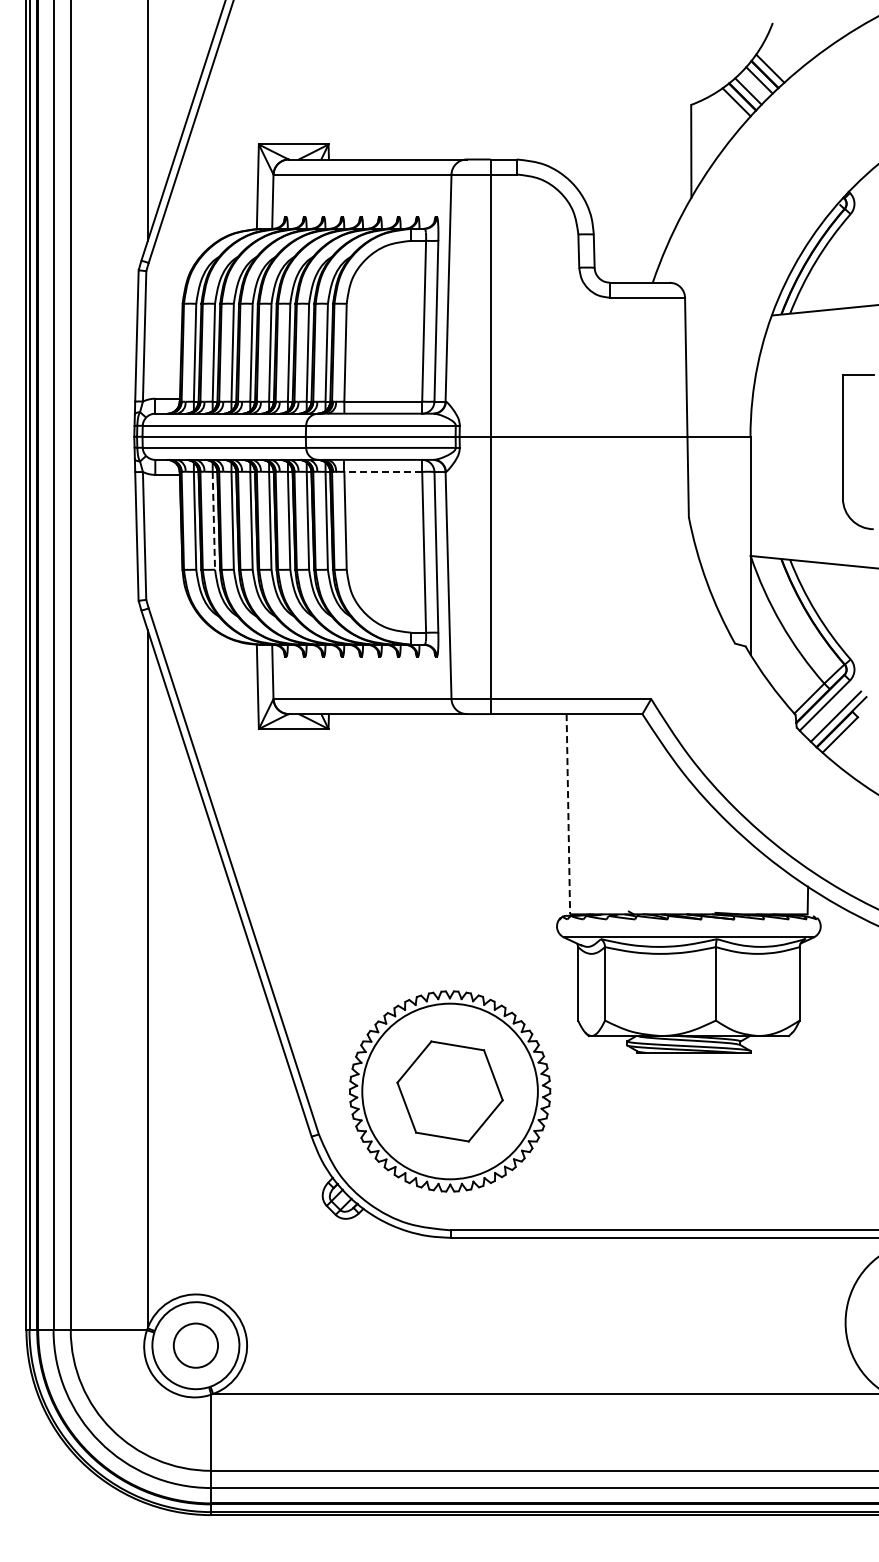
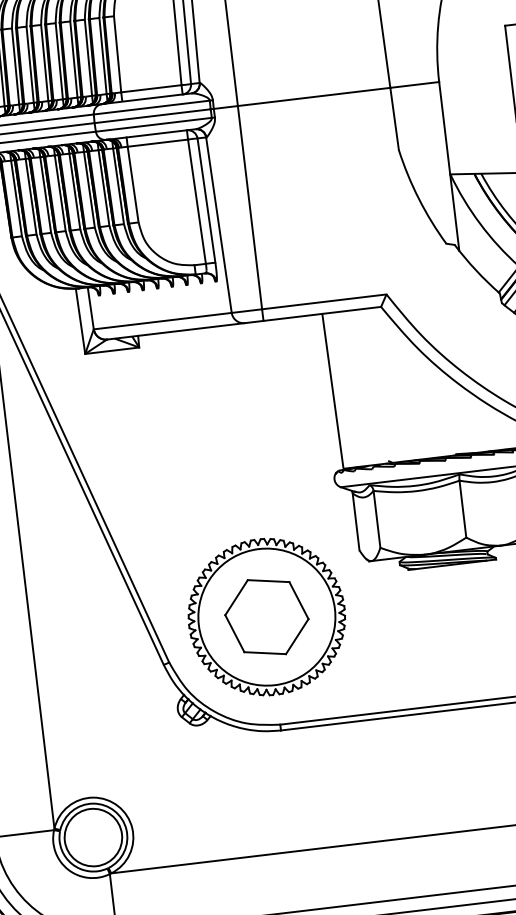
line: (383, 471) -> (158, 142), dashed -> solid
line: (213, 520) -> (30, 196), dashed -> solid
line: (568, 814) -> (333, 391), dashed -> solid
circle: (195, 1345) -> (93, 837), size x1.67

